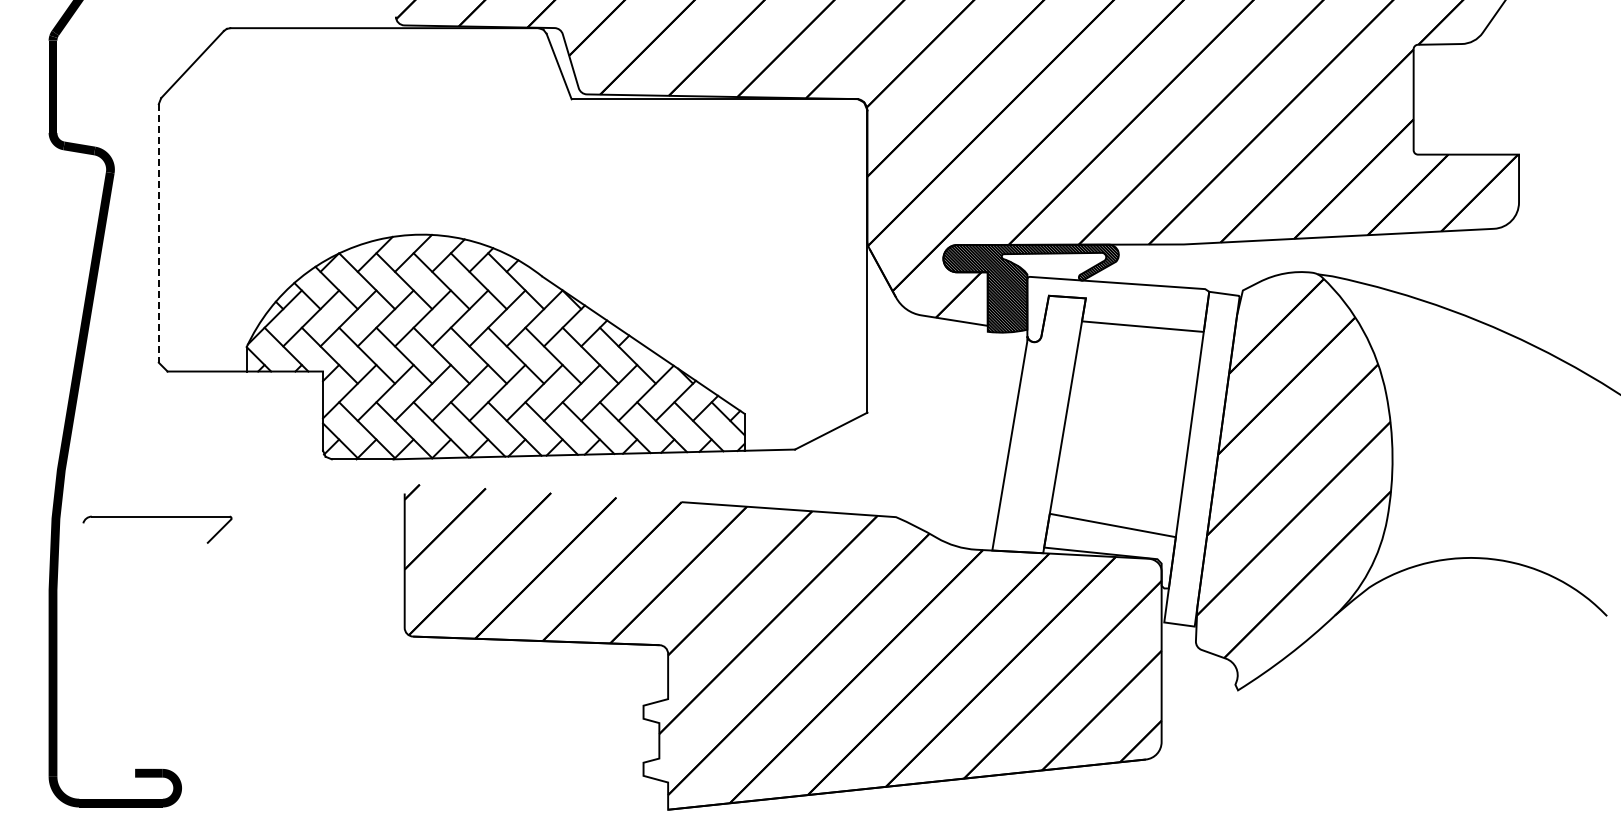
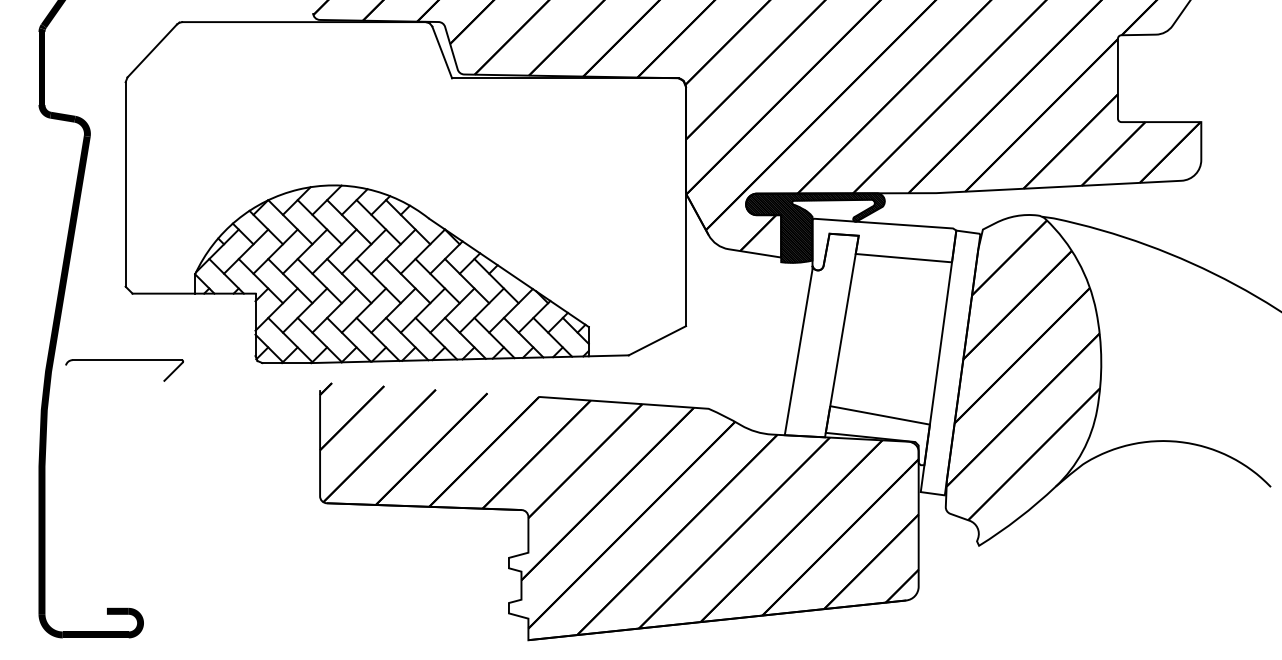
line: (158, 233) -> (125, 184), dashed -> solid
part: (157, 517) -> (124, 360), moved

